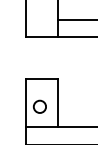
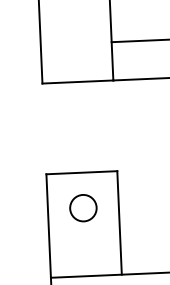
circle: (39, 106) -> (82, 207), moved

